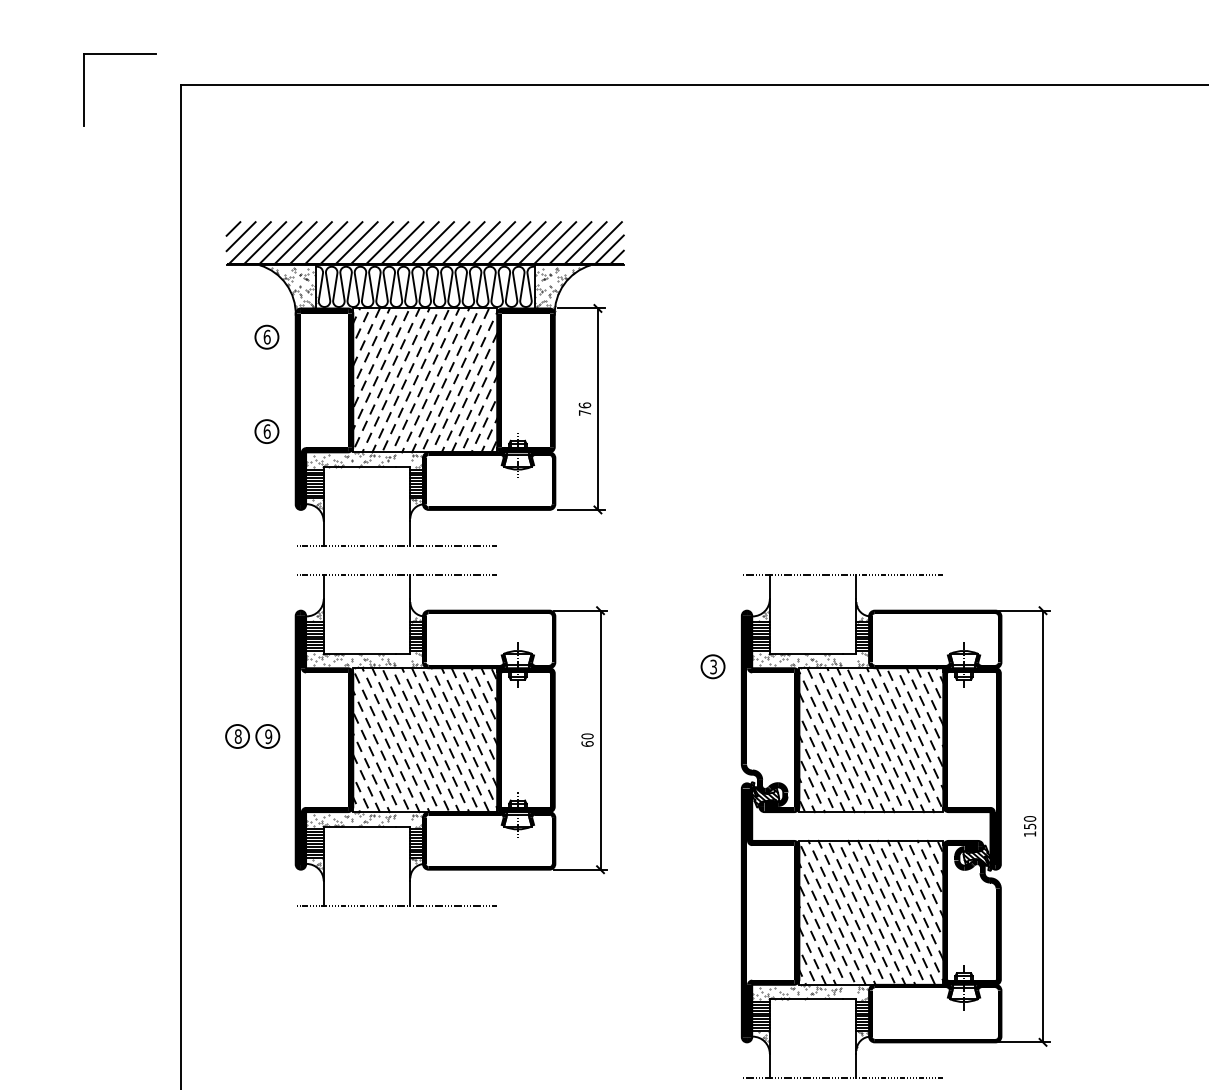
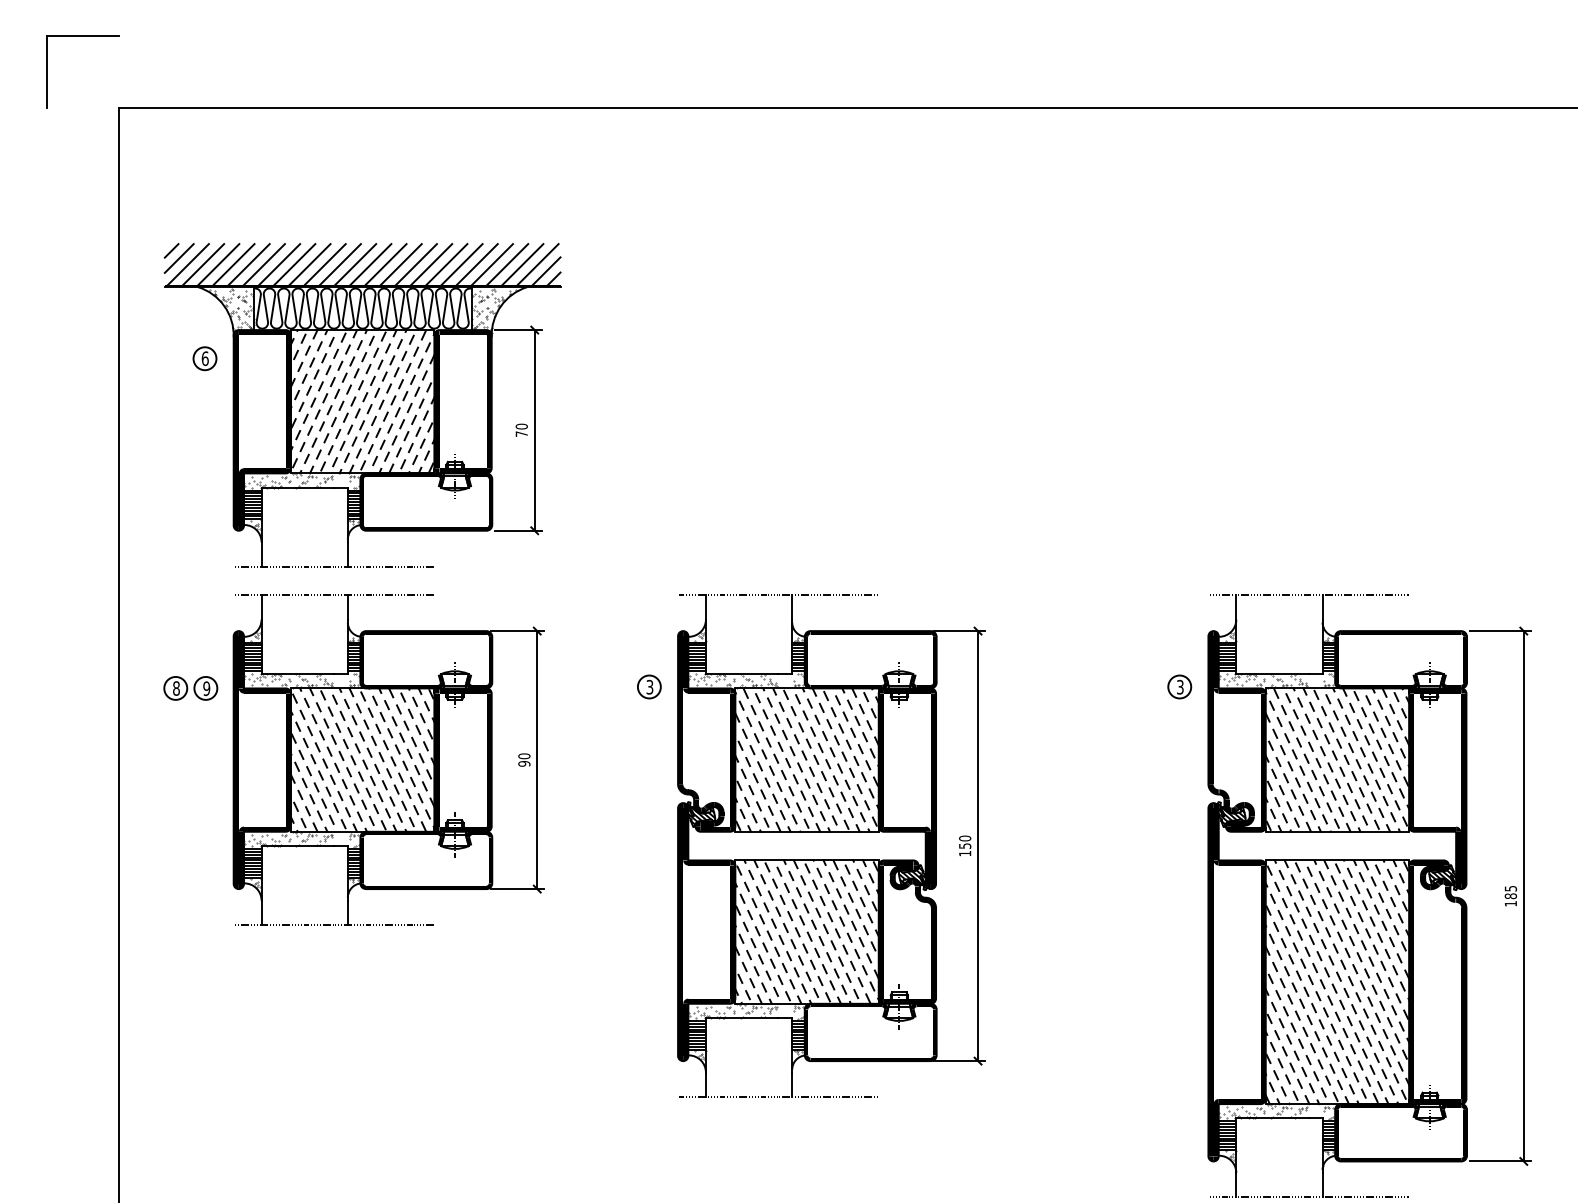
part: (118, 53) -> (82, 36), moved
text: (584, 405) -> (521, 426), 76 -> 70
part: (266, 431) -> (204, 452), removed
part: (252, 736) -> (190, 688), moved
text: (587, 743) -> (524, 763), 60 -> 90

